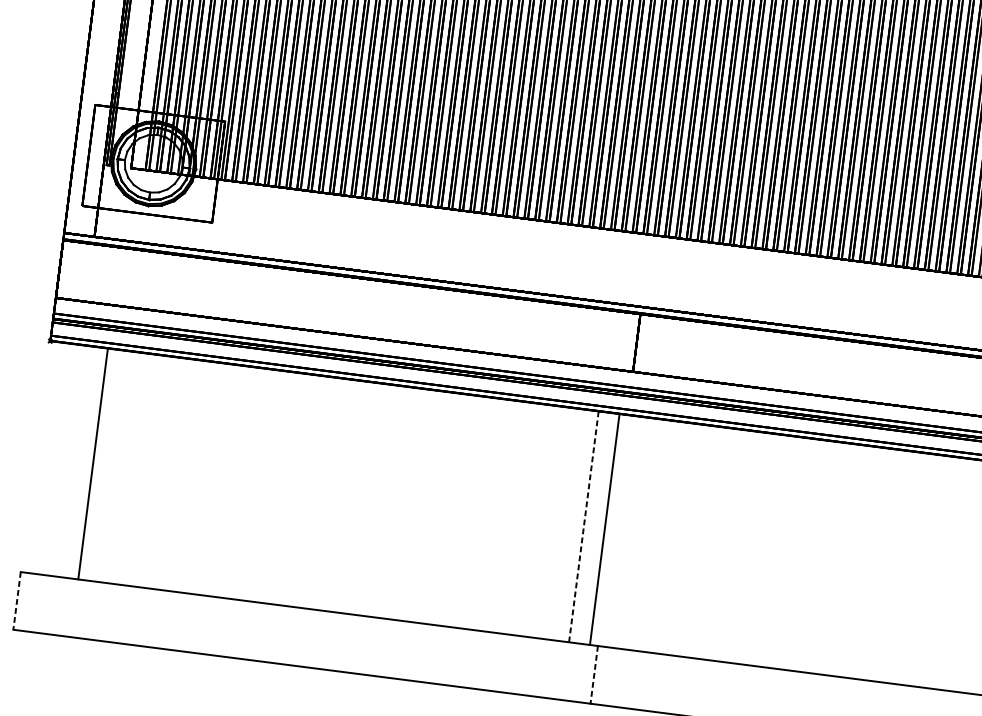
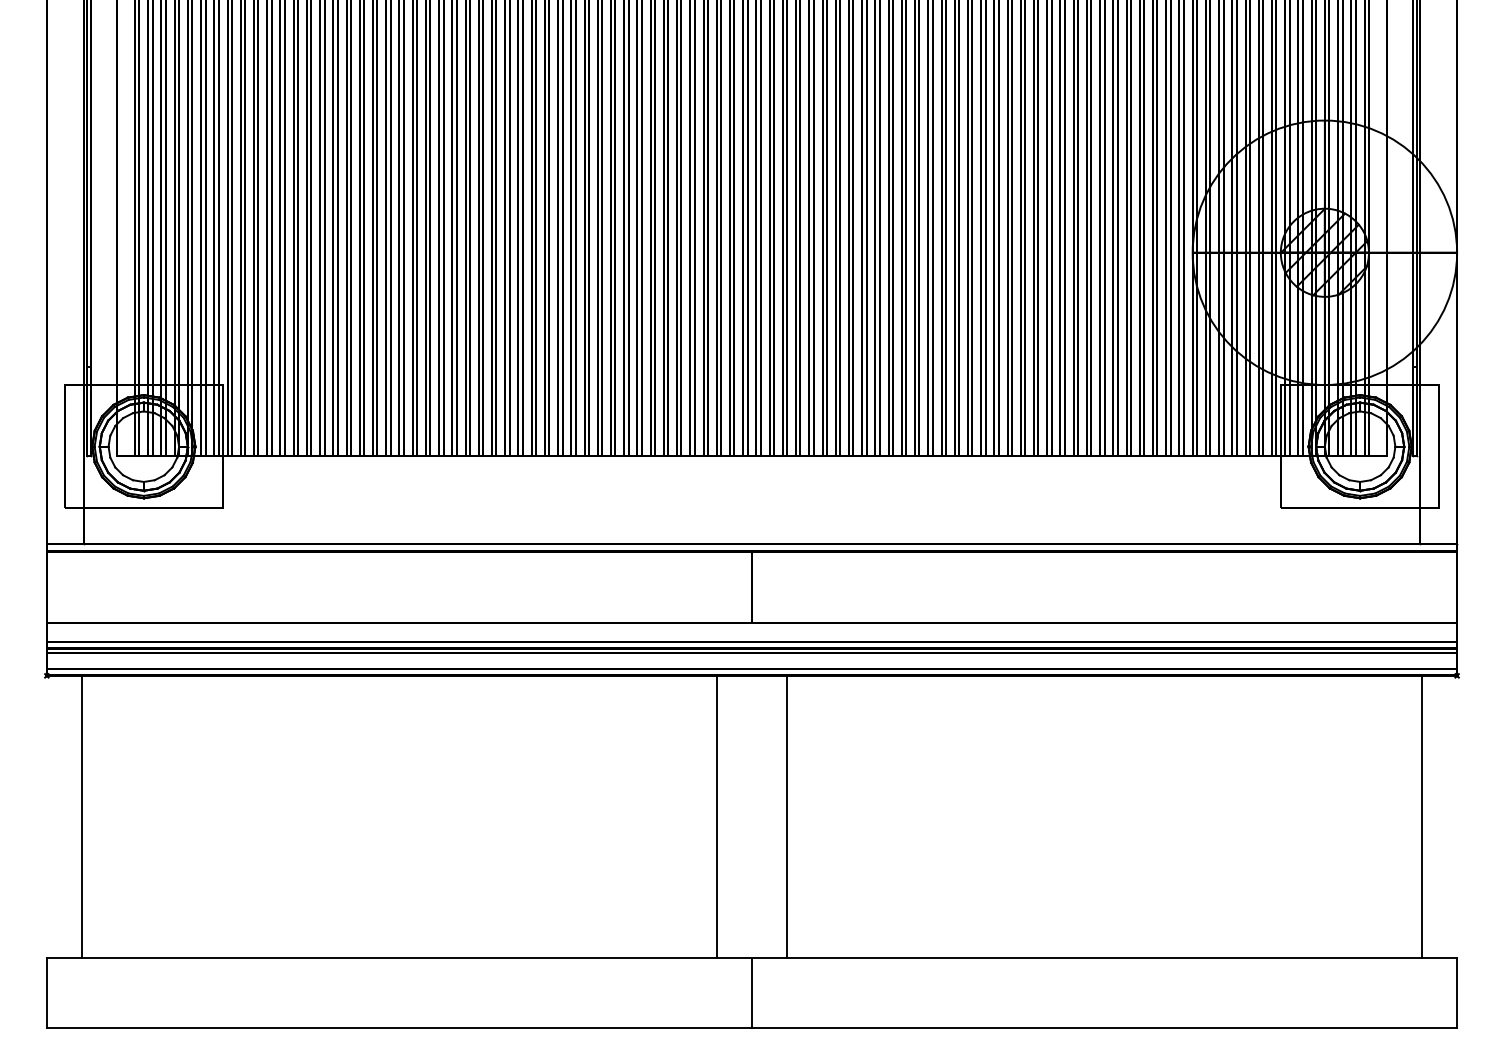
line: (93, 463) -> (82, 816), moved
line: (583, 527) -> (716, 817), dashed -> solid
line: (605, 529) -> (787, 816), moved
line: (16, 601) -> (46, 993), dashed -> solid
line: (593, 675) -> (751, 993), dashed -> solid

